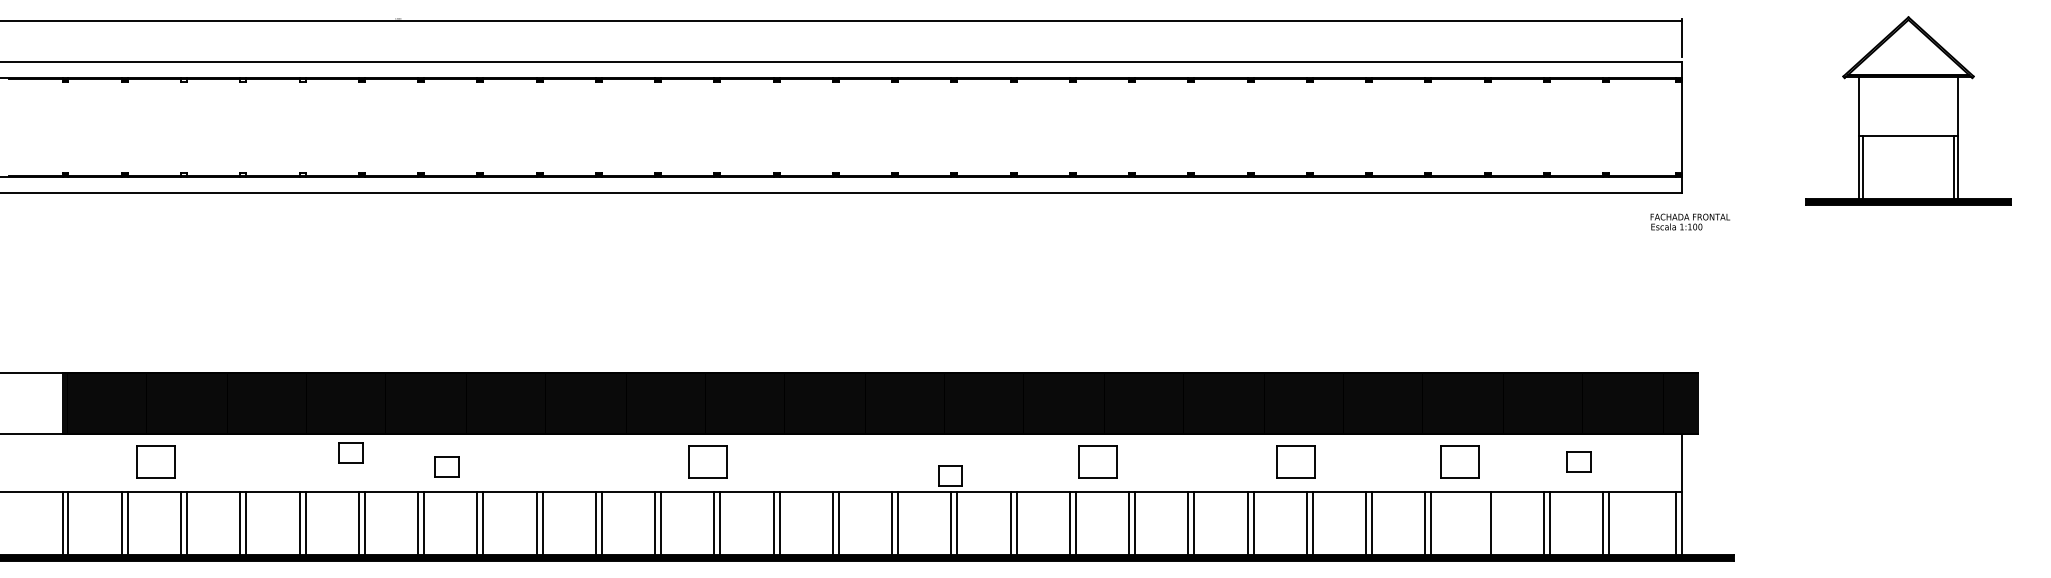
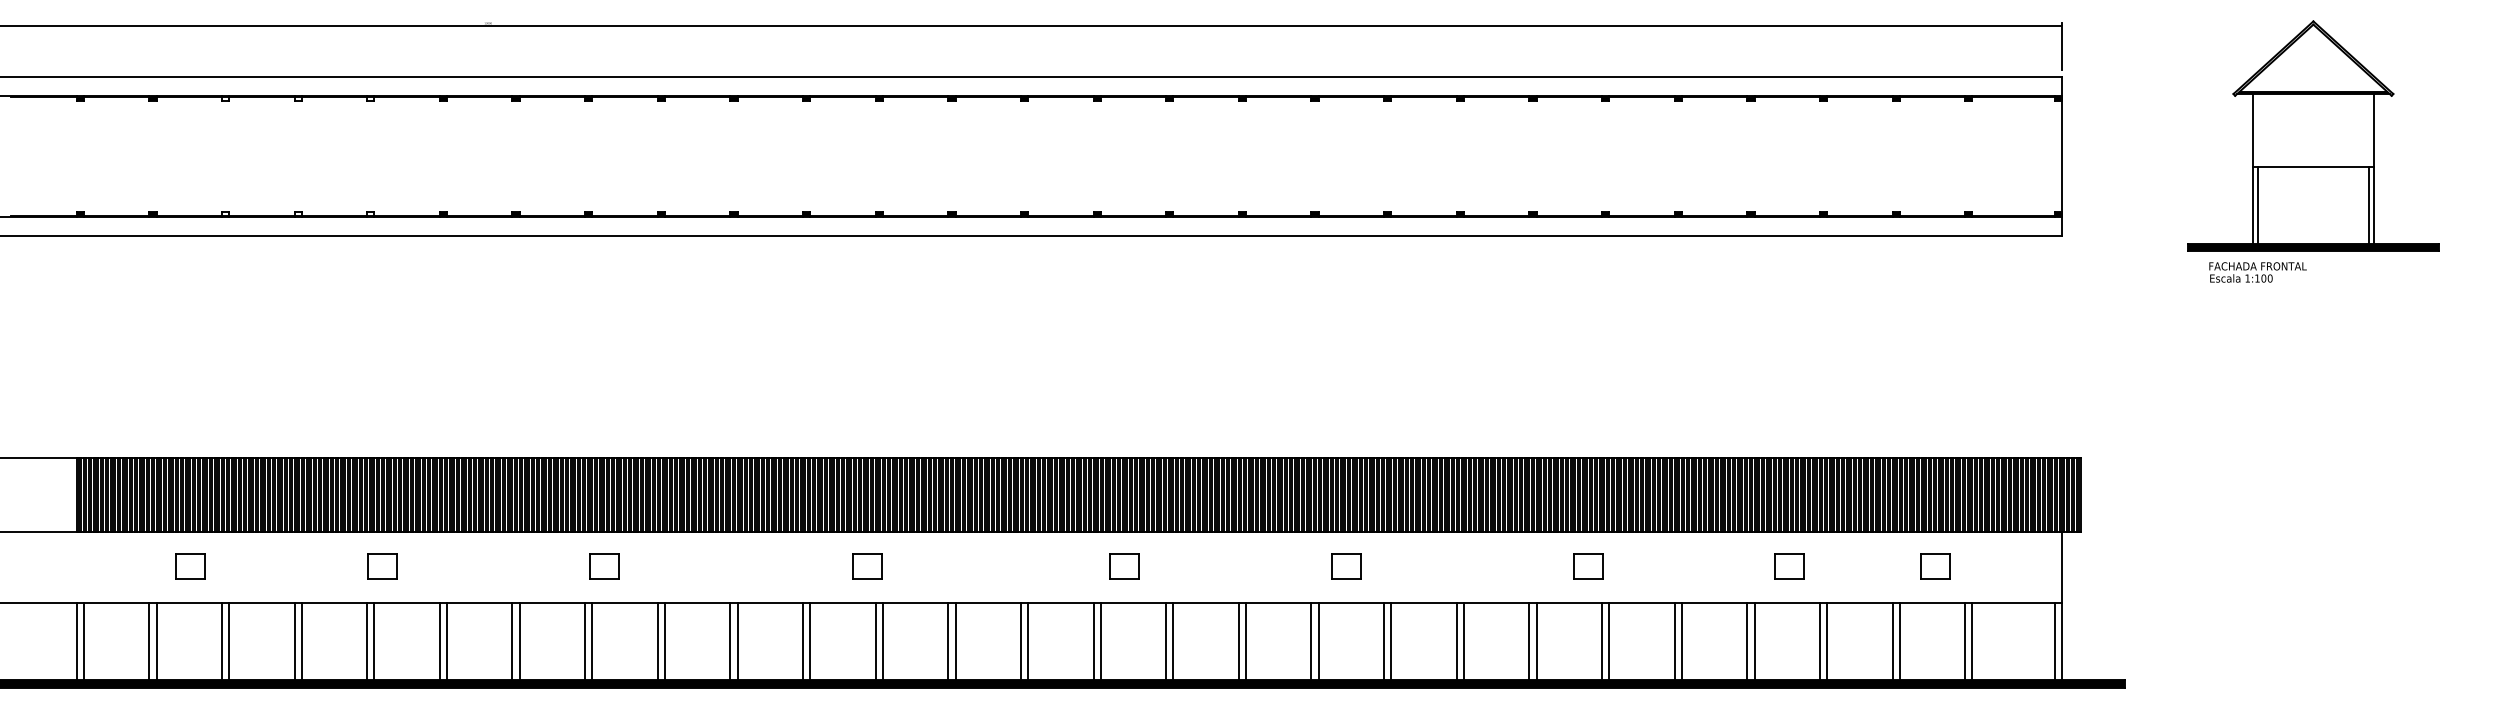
part: (1908, 110) -> (2313, 135), moved
text: (1689, 222) -> (2257, 272), moved
part: (351, 452) -> (382, 566), moved
part: (155, 461) -> (190, 566), size x0.62
part: (707, 461) -> (867, 566), size x0.62
part: (1098, 461) -> (1346, 566), size x0.62
part: (1295, 461) -> (1588, 566), size x0.62
part: (1459, 461) -> (1789, 566), size x0.62
part: (447, 466) -> (604, 566), moved
part: (950, 475) -> (1124, 566), moved
line: (1484, 523) -> (1819, 641), added

